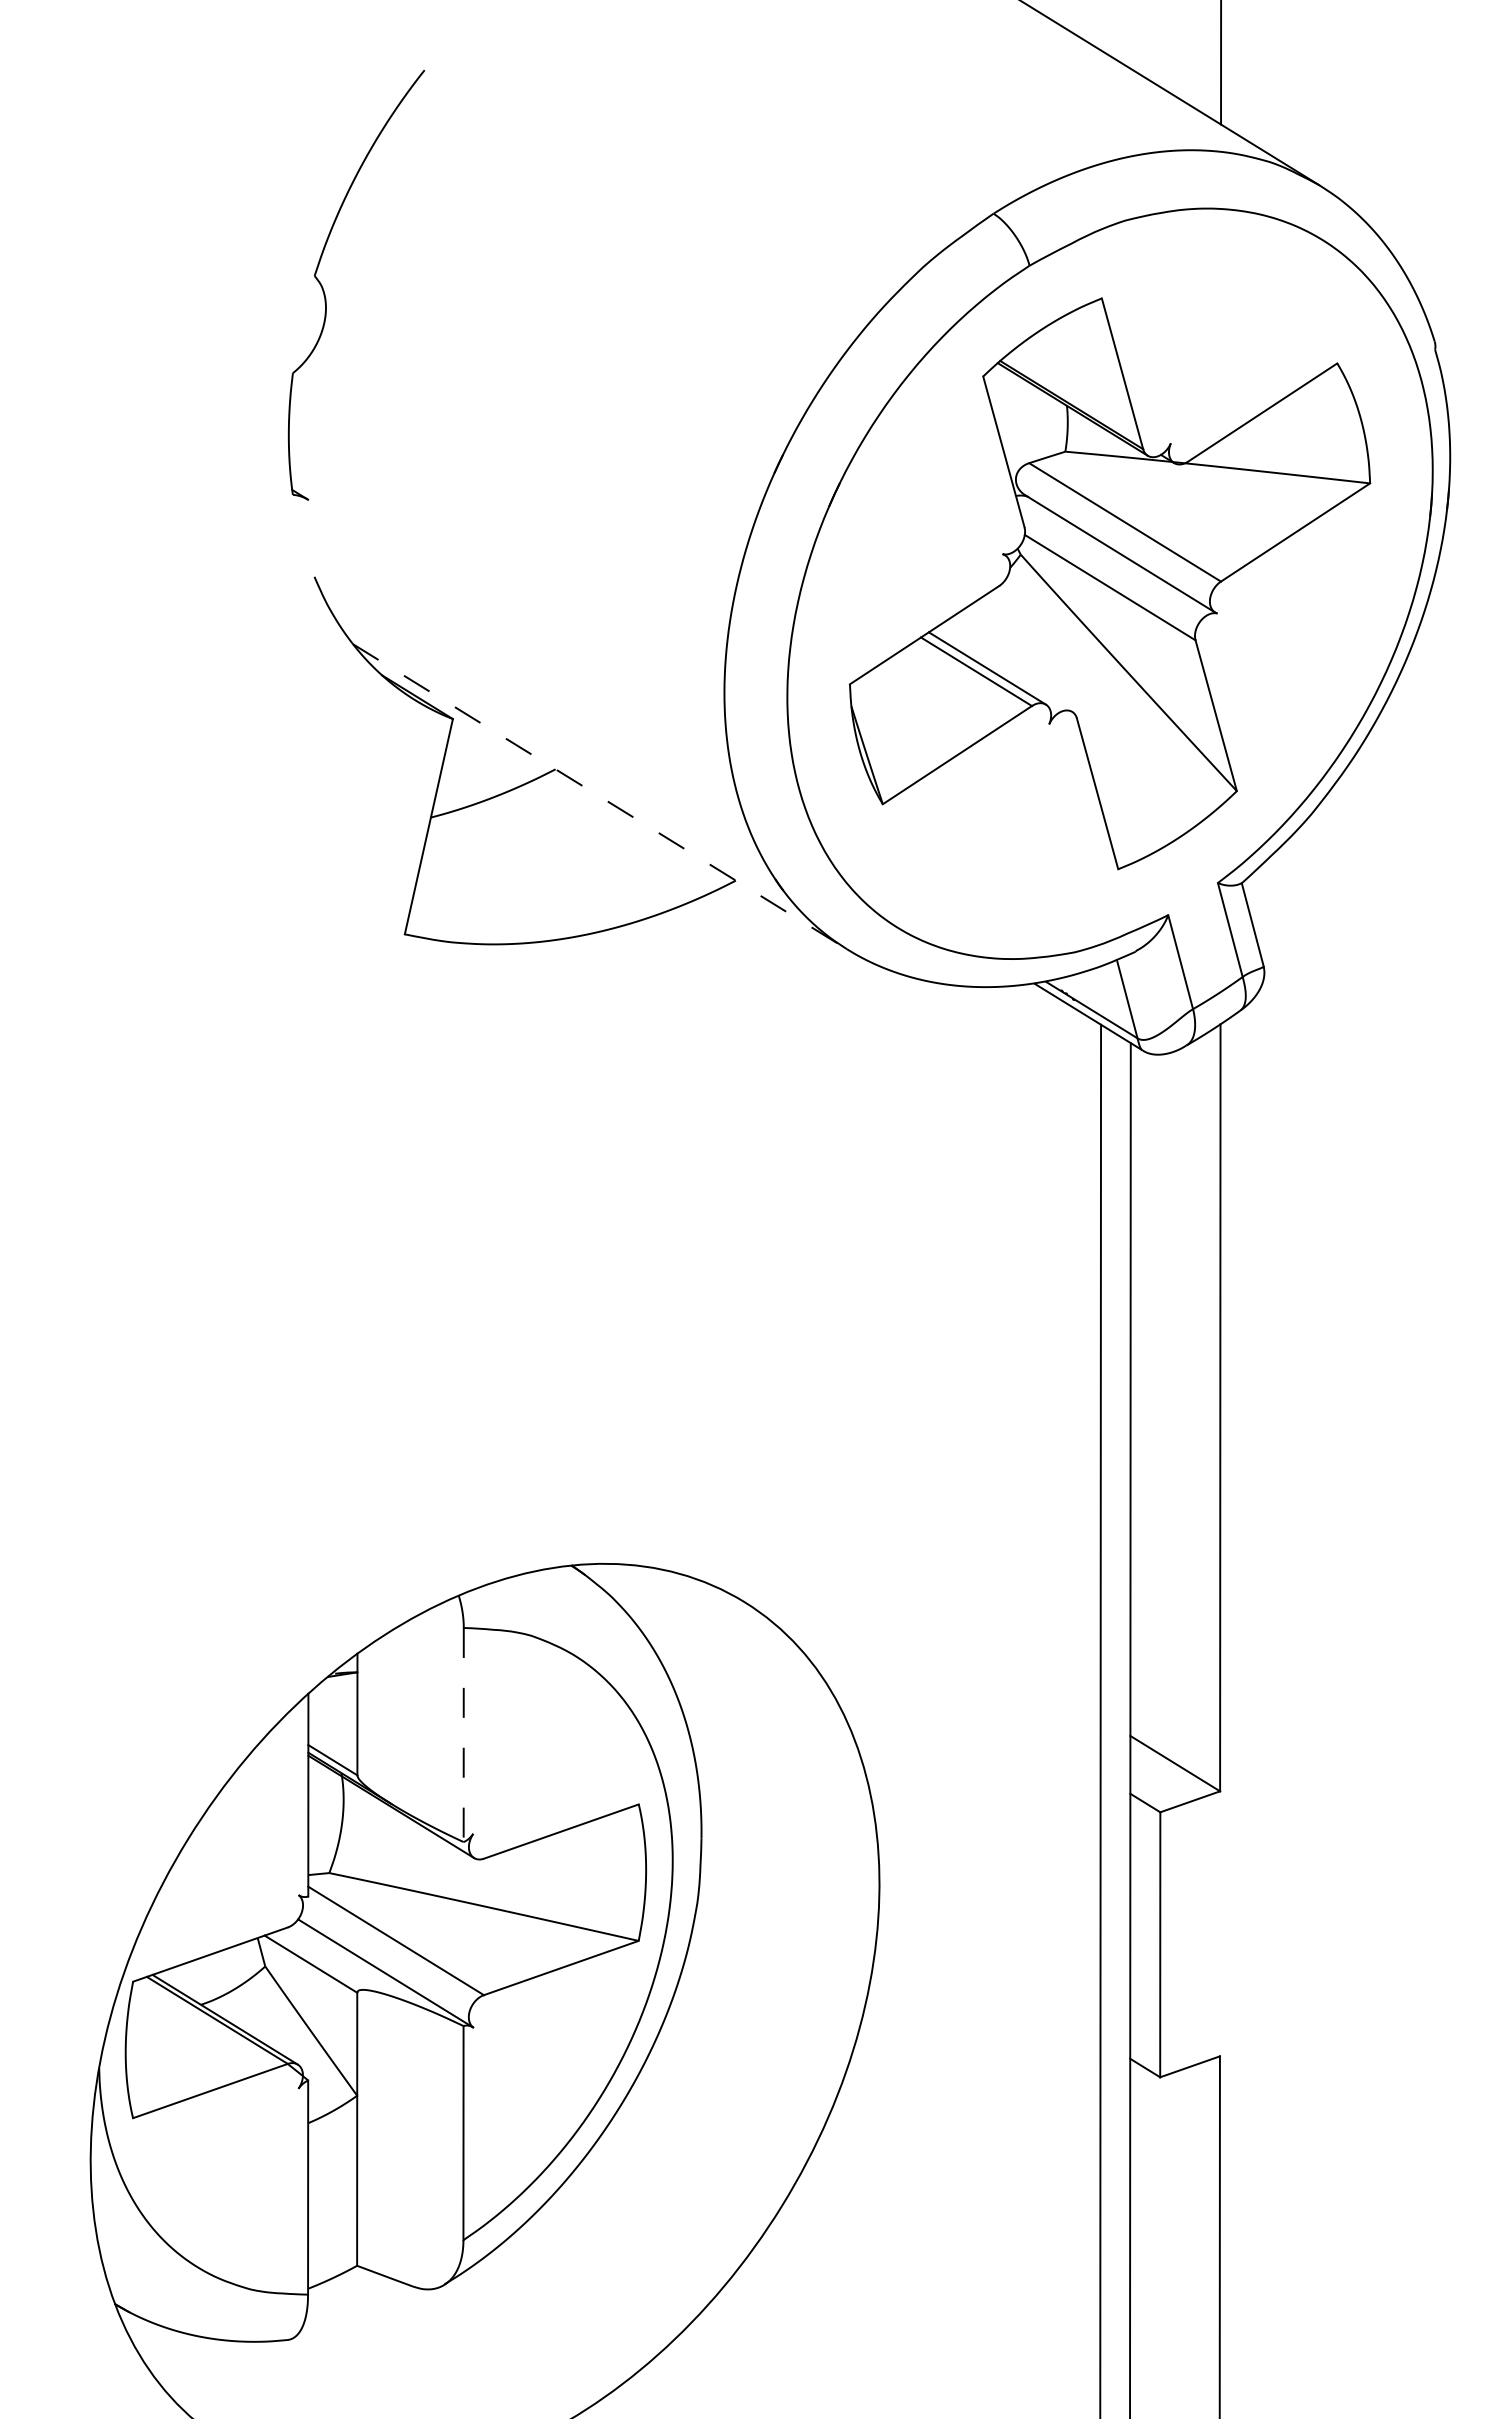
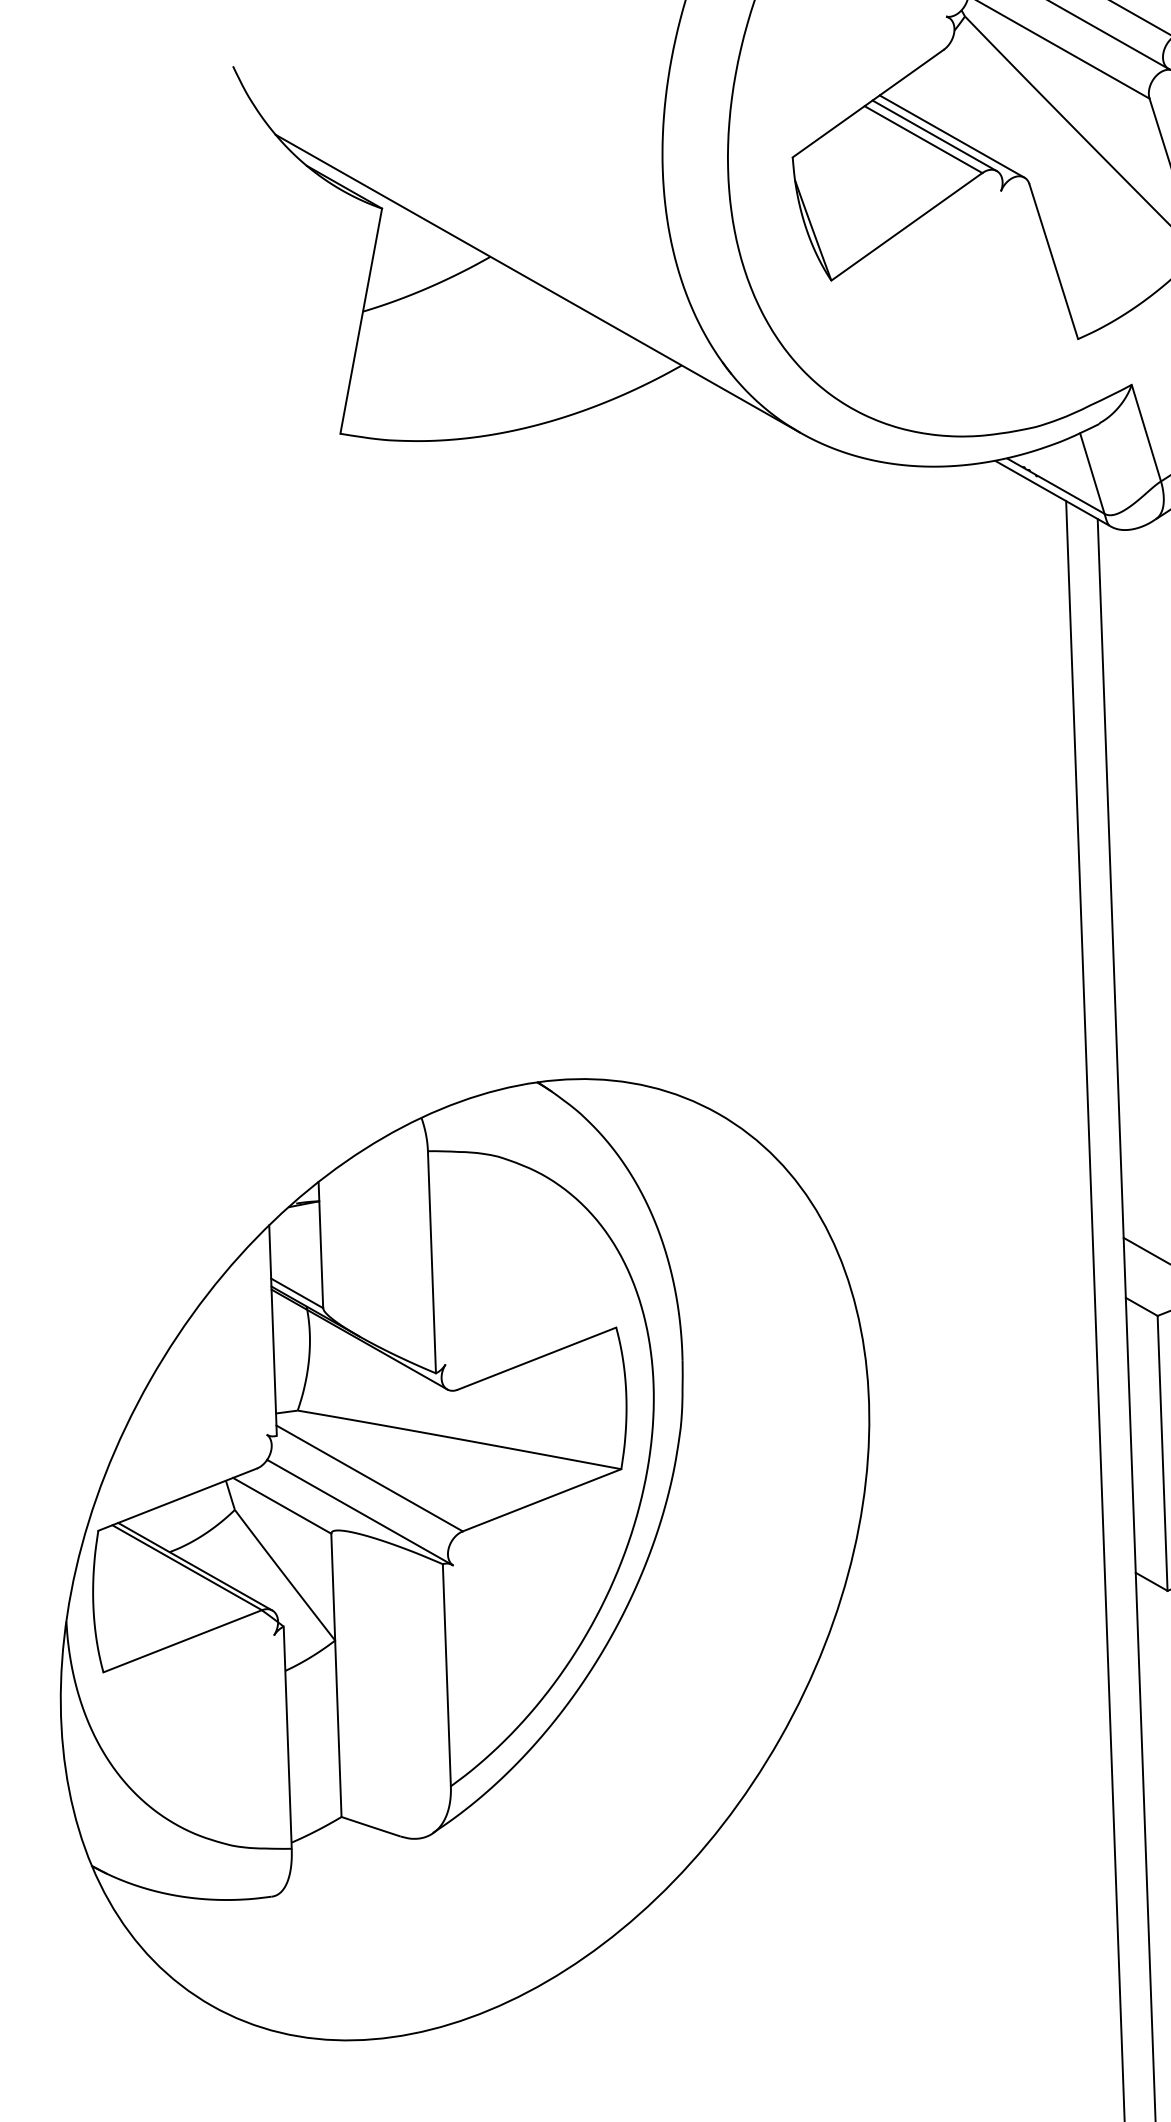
line: (1003, 669) -> (951, 136), added
line: (600, 797) -> (538, 284), dashed -> solid
line: (463, 1735) -> (431, 1262), dashed -> solid

